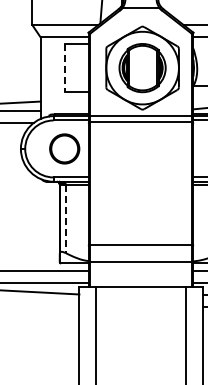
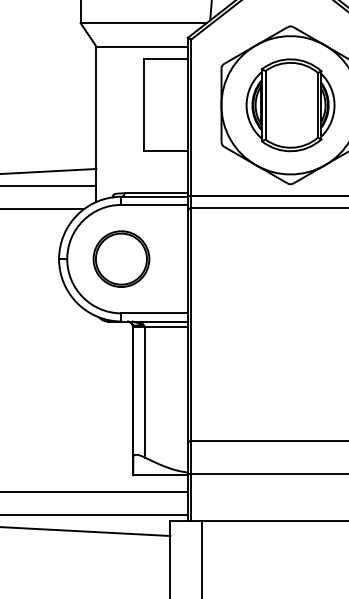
line: (65, 68) -> (143, 106), dashed -> solid
circle: (64, 148) -> (121, 258), moved
line: (66, 219) -> (145, 393), dashed -> solid

